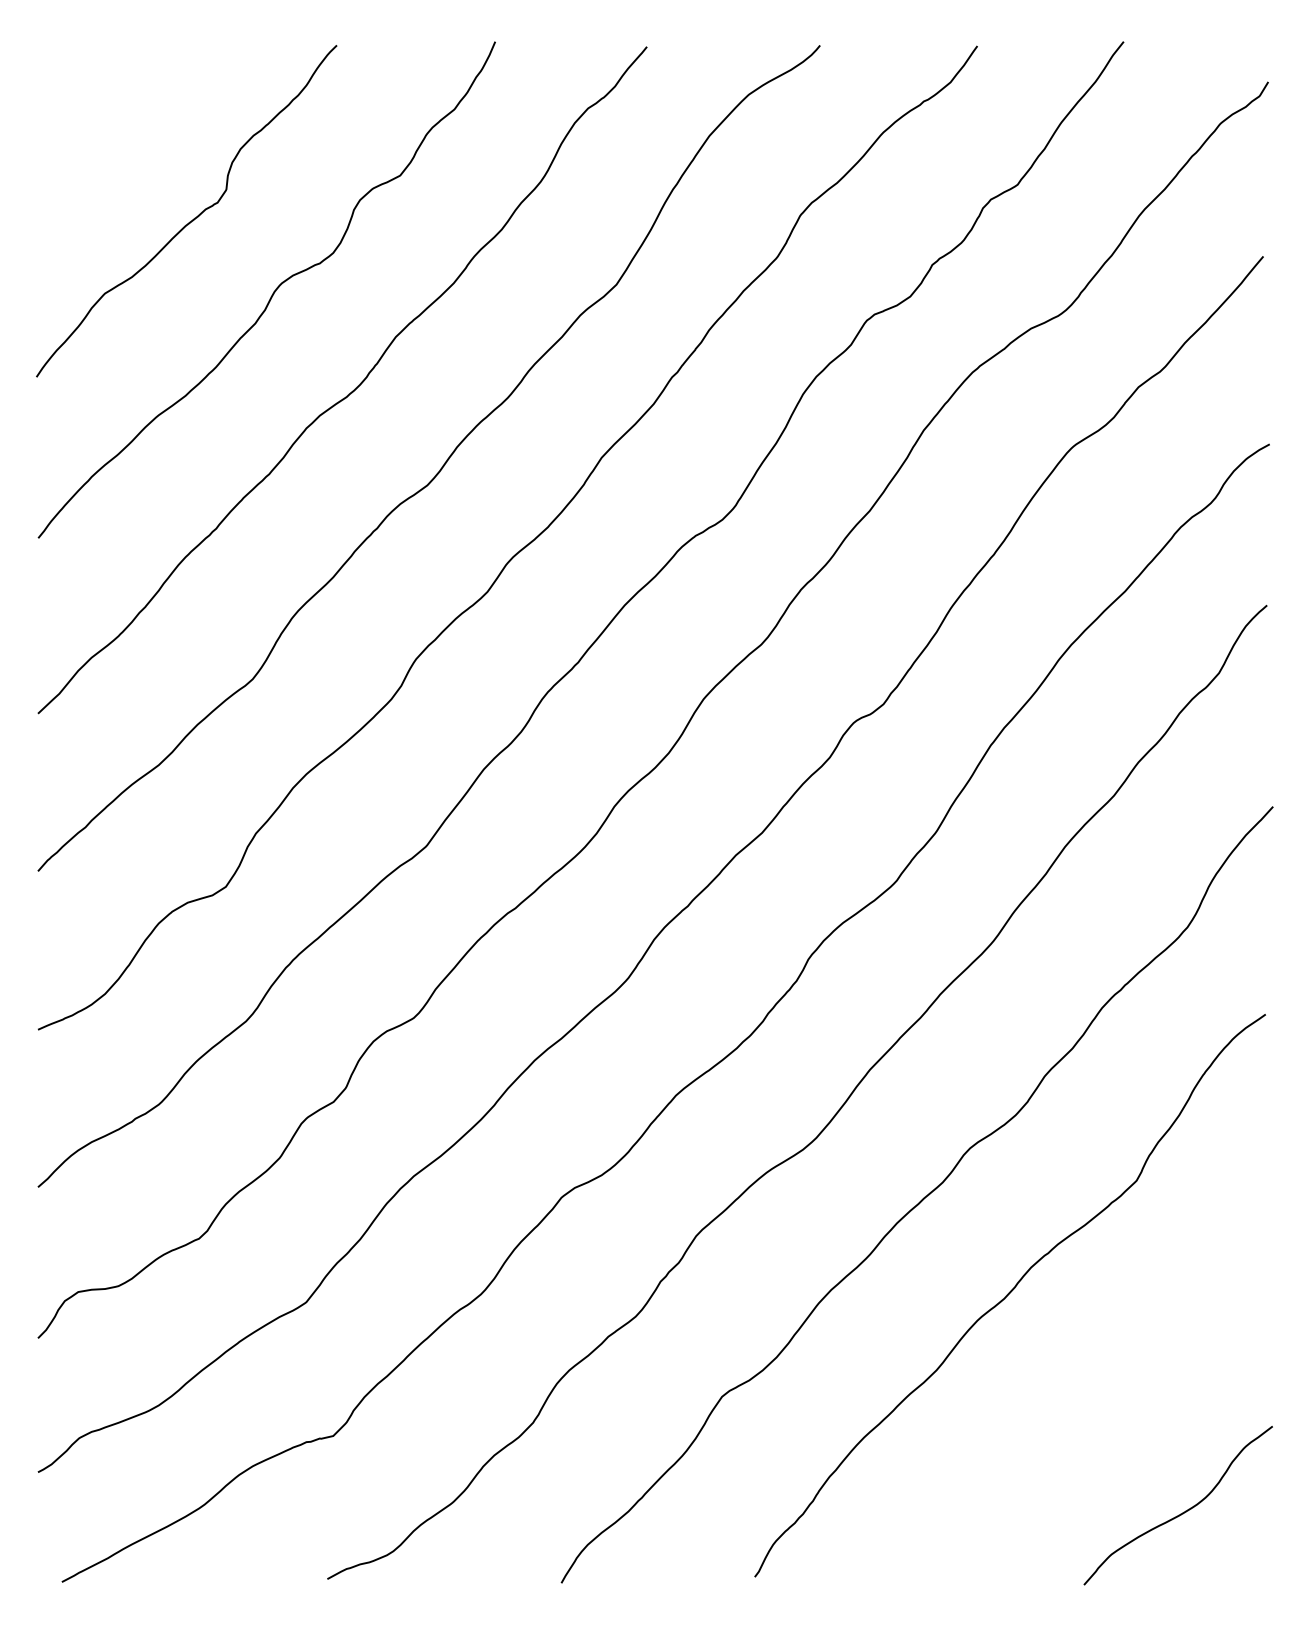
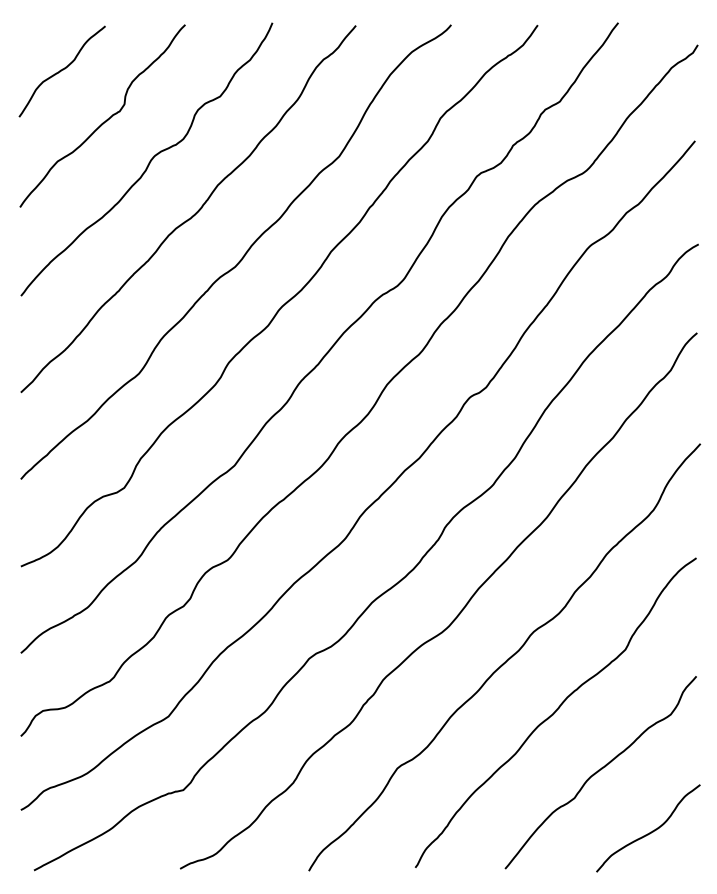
curve: (111, 130) -> (61, 71), added
curve: (1089, 1402) -> (599, 771), added

